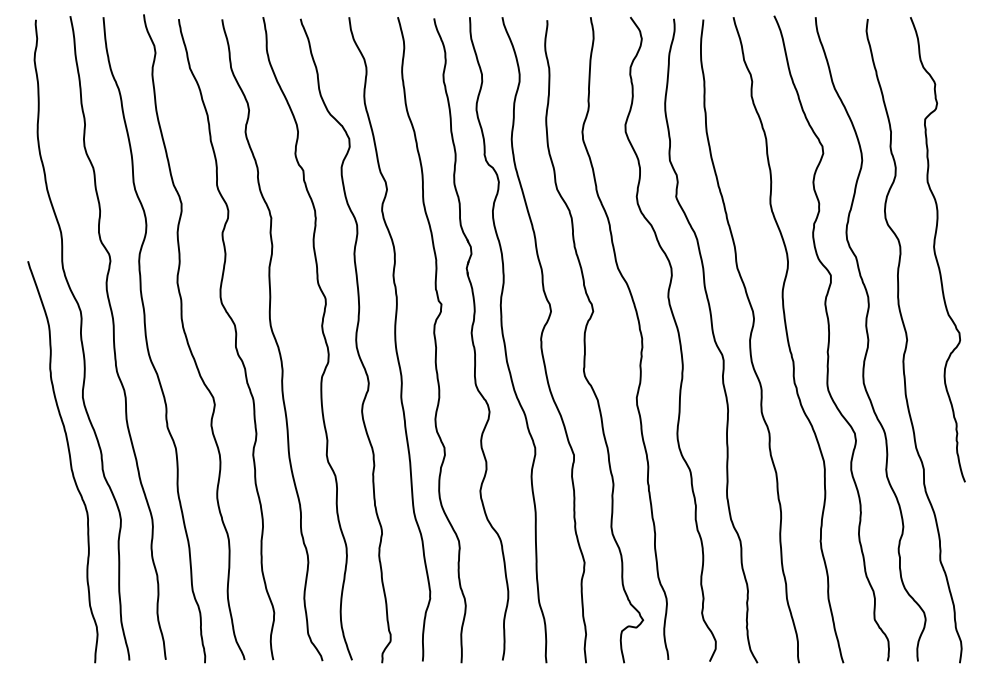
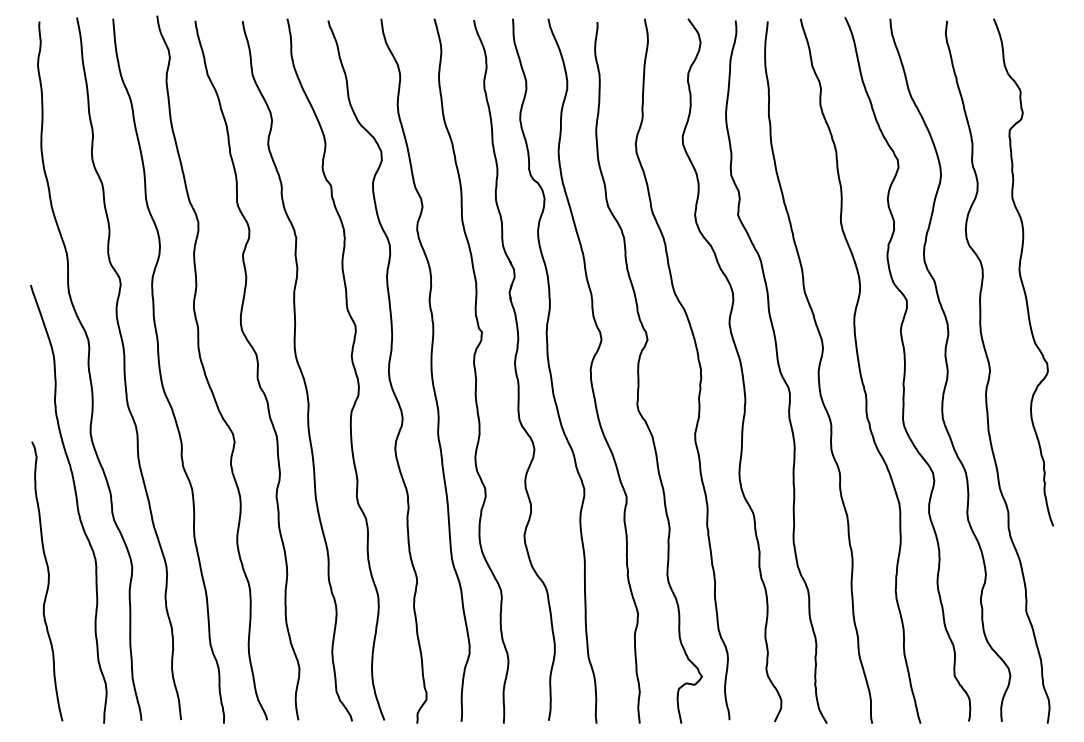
curve: (43, 532) -> (47, 581), added

